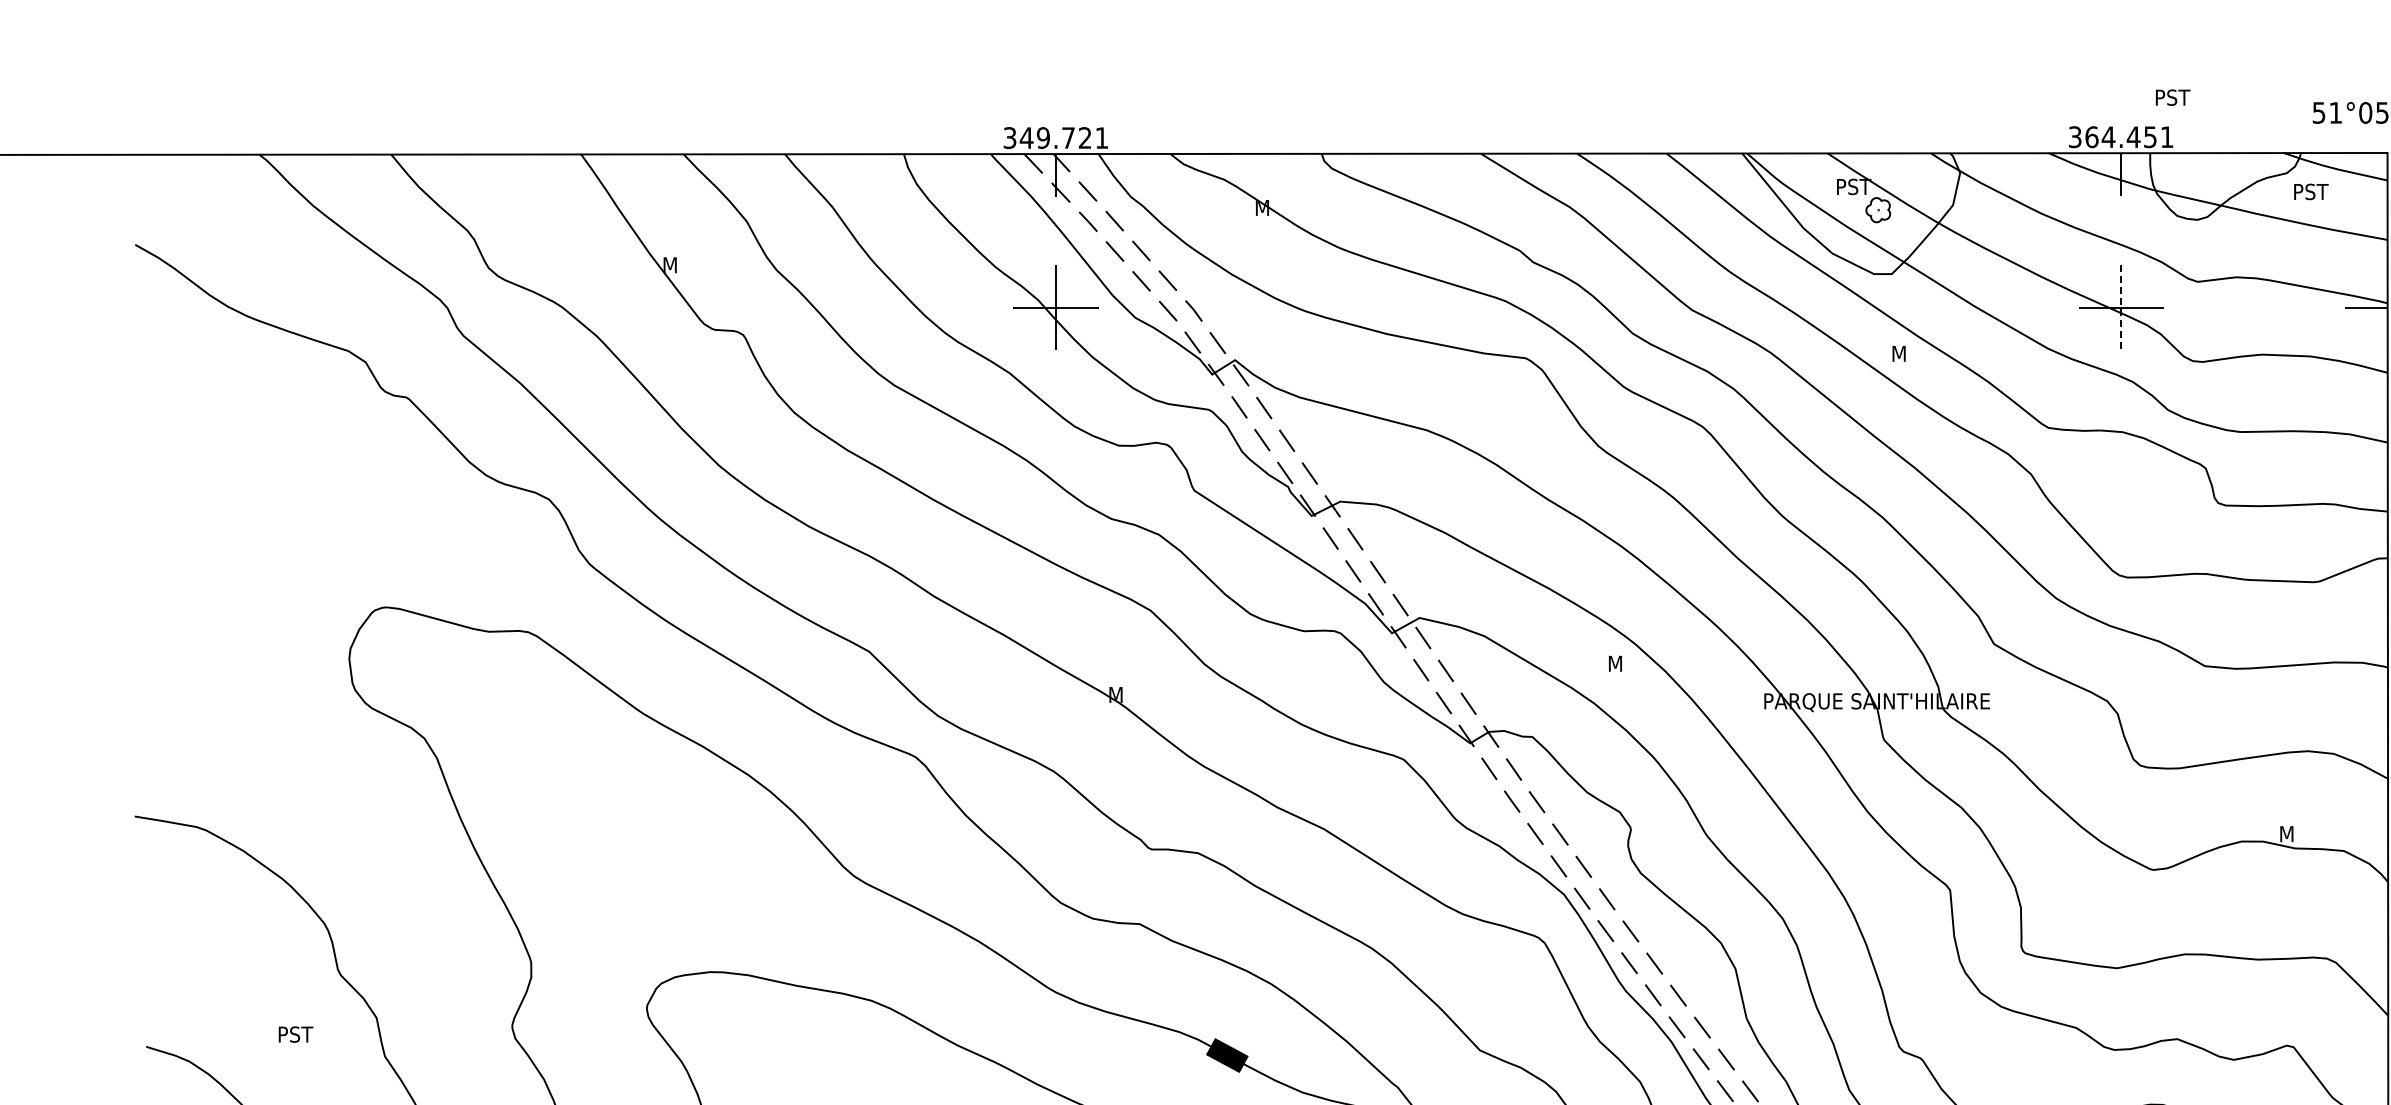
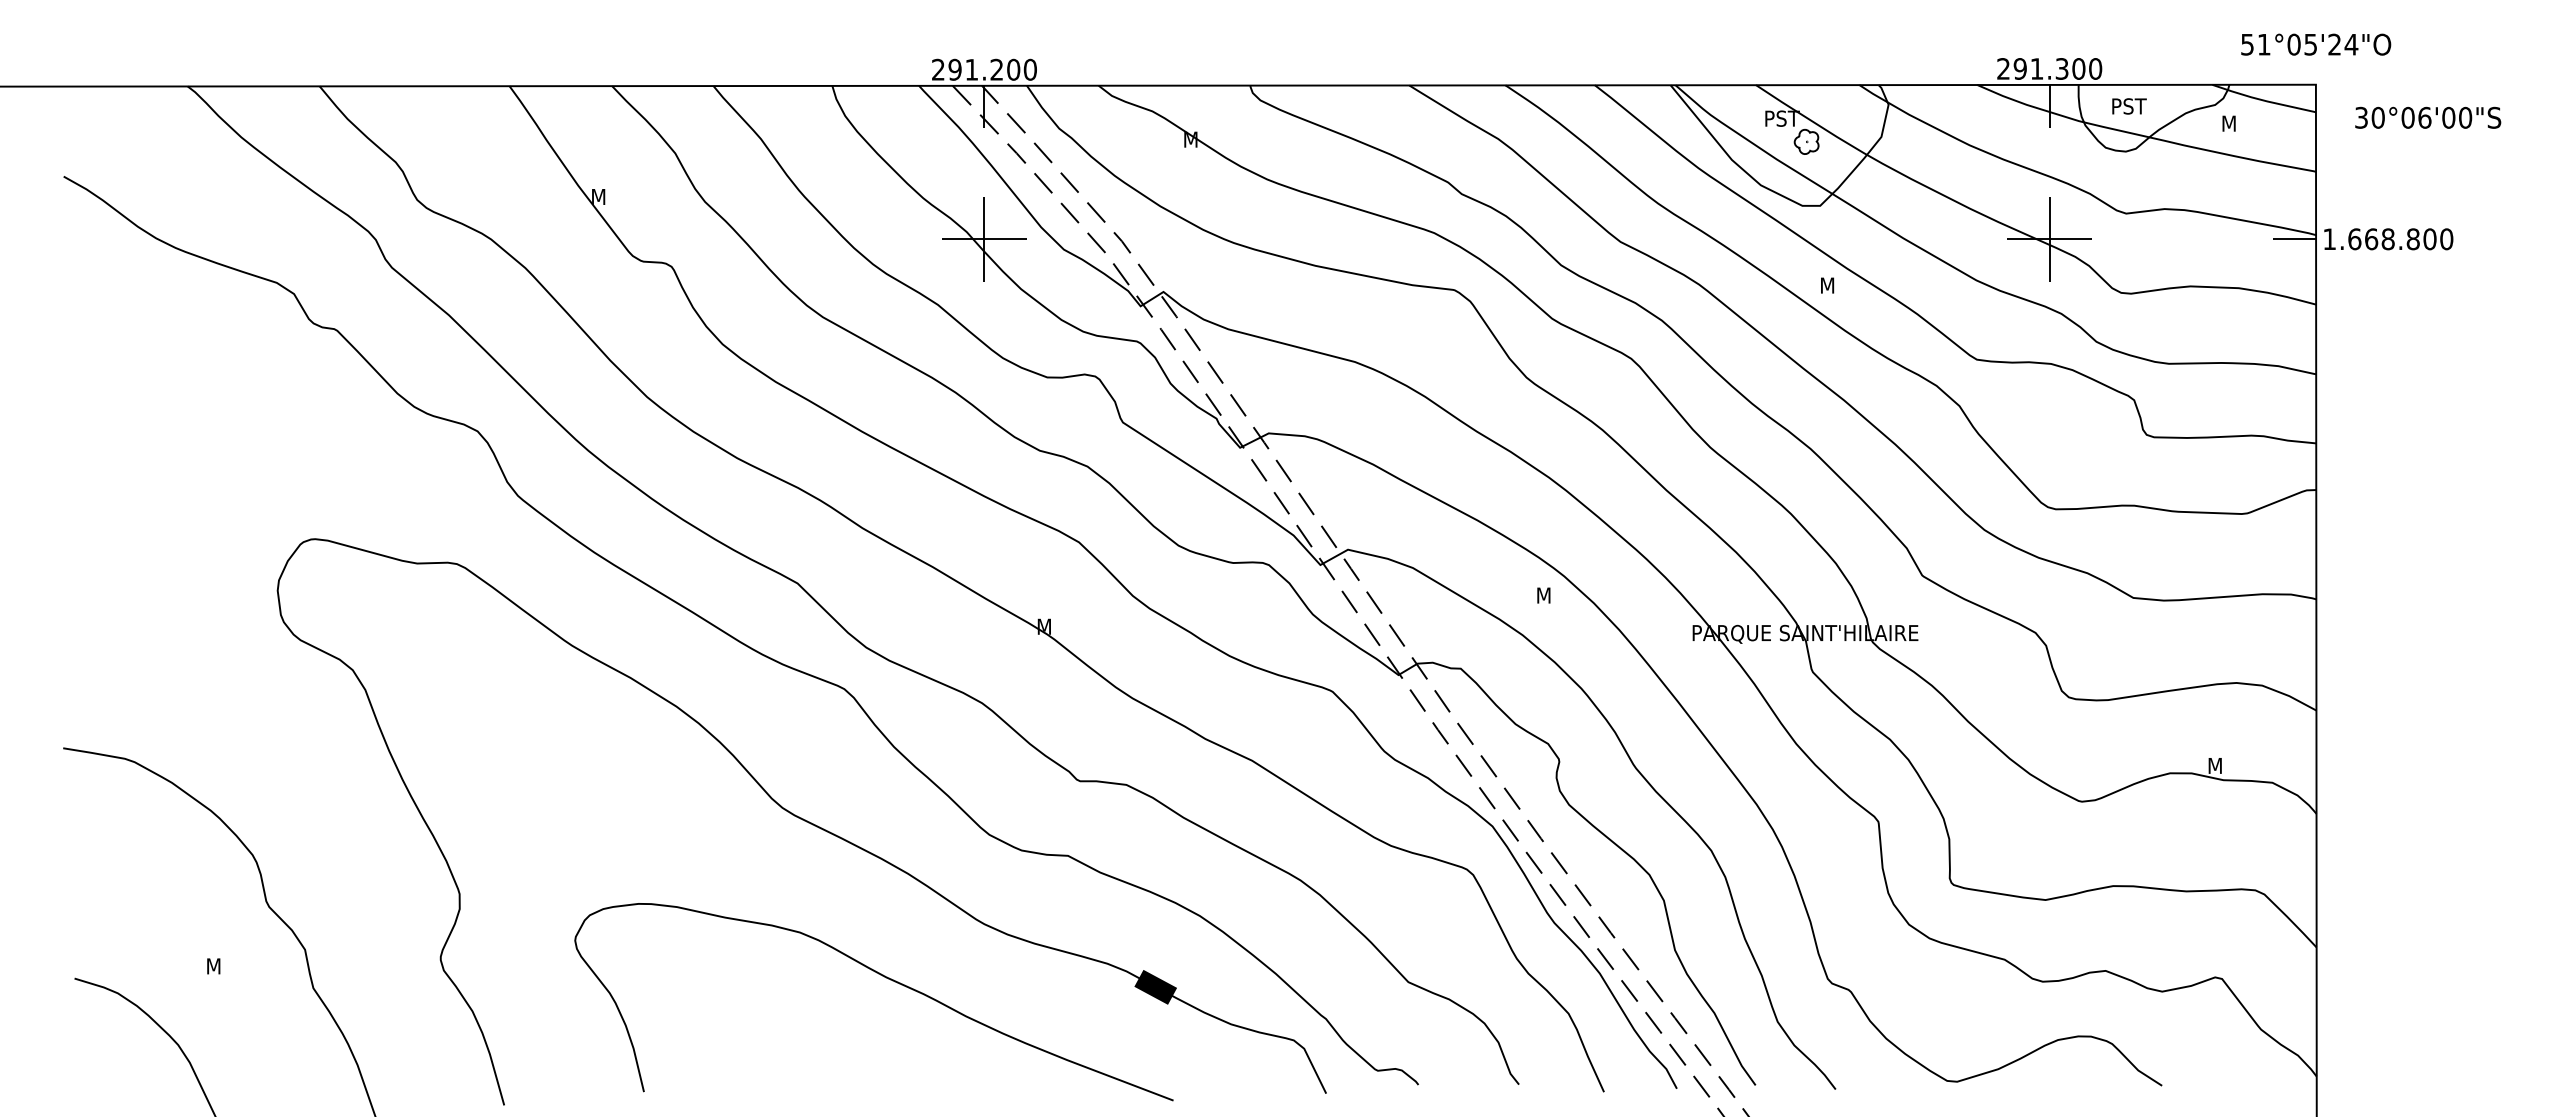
text: (2173, 97) -> (2129, 106), moved
text: (2121, 136) -> (2049, 68), 364.451 -> 291.300
text: (1056, 137) -> (984, 69), 349.721 -> 291.200
text: (2312, 191) -> (2240, 123), PST -> M
line: (2121, 307) -> (2049, 239), dashed -> solid
text: (297, 1034) -> (225, 966), PST -> M

